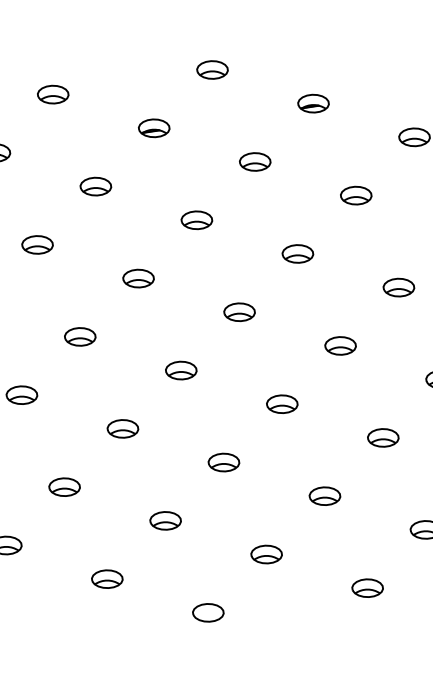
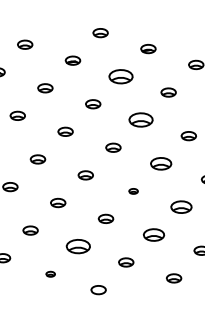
part: (254, 161) -> (120, 76), size x1.6
part: (296, 254) -> (140, 120), size x1.6
part: (341, 345) -> (161, 163), size x1.4
part: (281, 404) -> (133, 191), size x0.6
part: (383, 438) -> (181, 207), size x1.4
part: (324, 495) -> (153, 234), size x1.4
part: (165, 520) -> (78, 246), size x1.6
part: (106, 579) -> (50, 274), size x0.6

